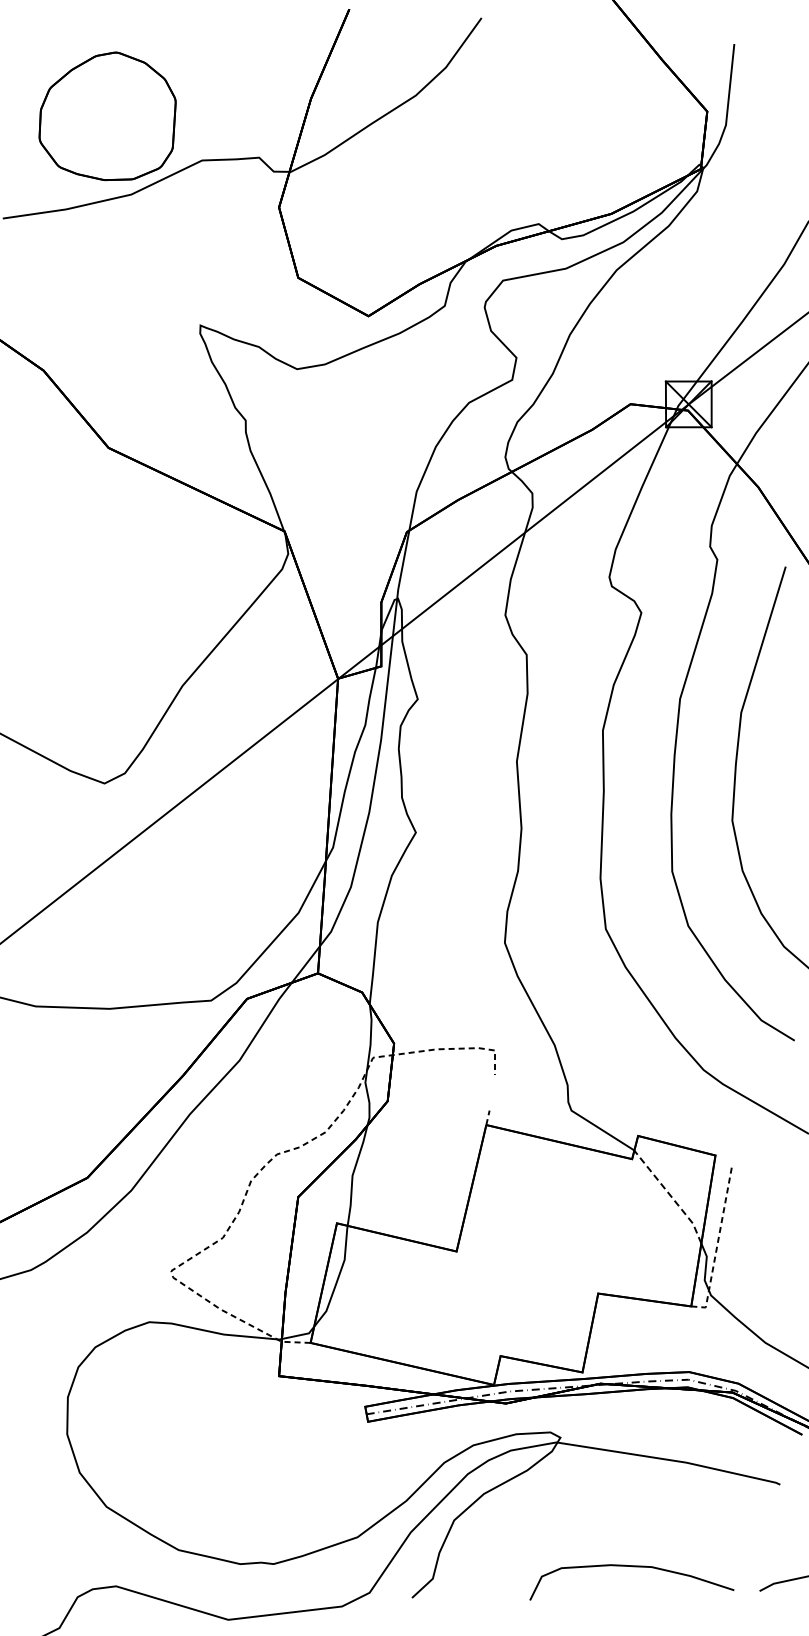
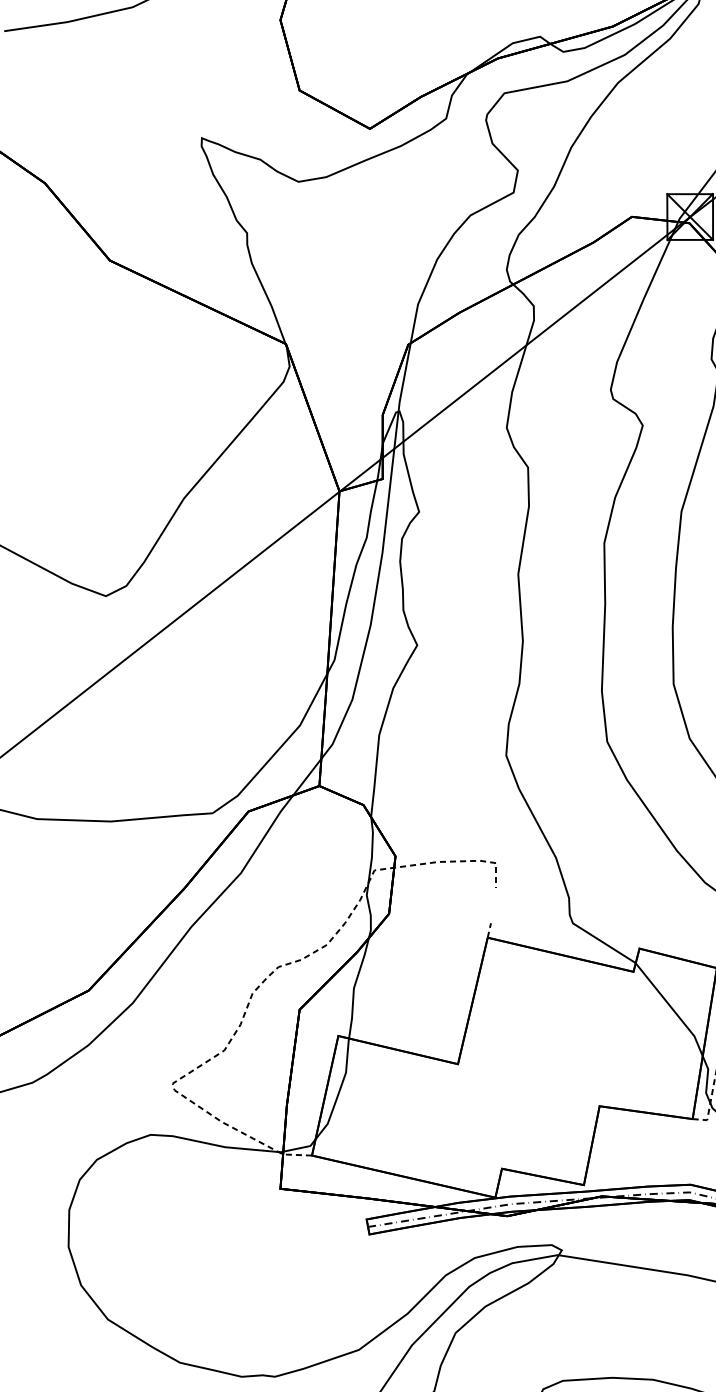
line: (670, 1195) -> (671, 1008), dashed -> solid

